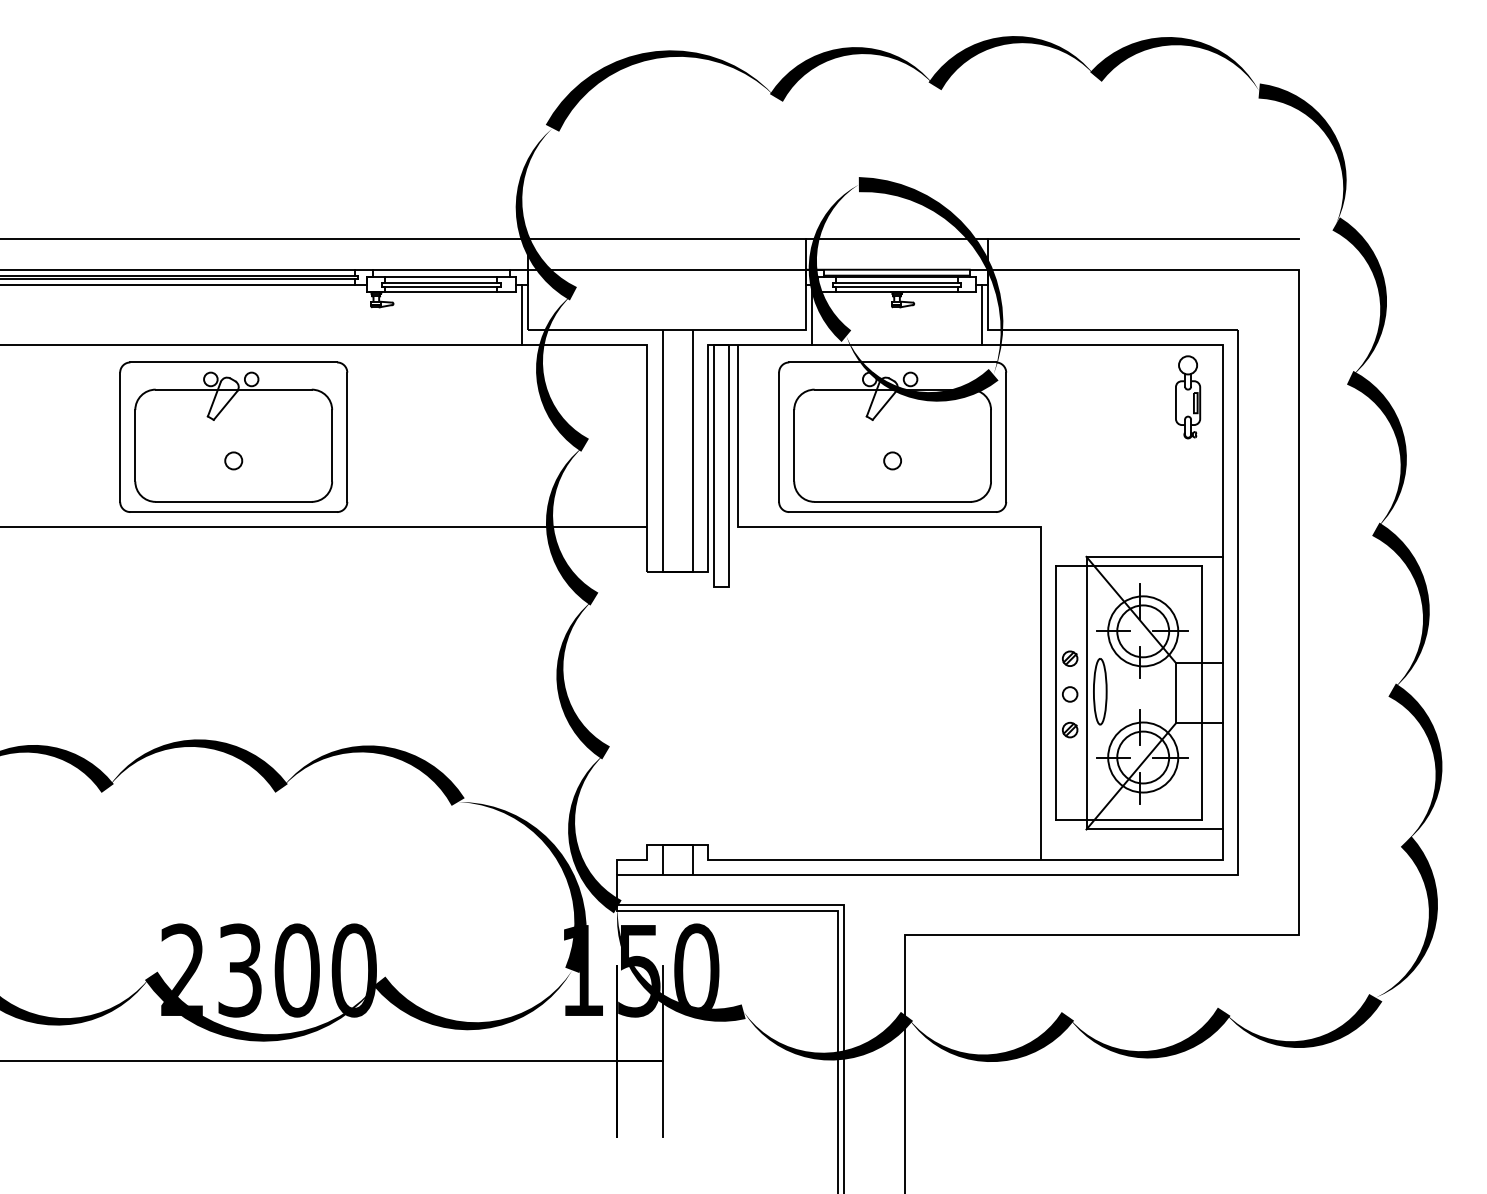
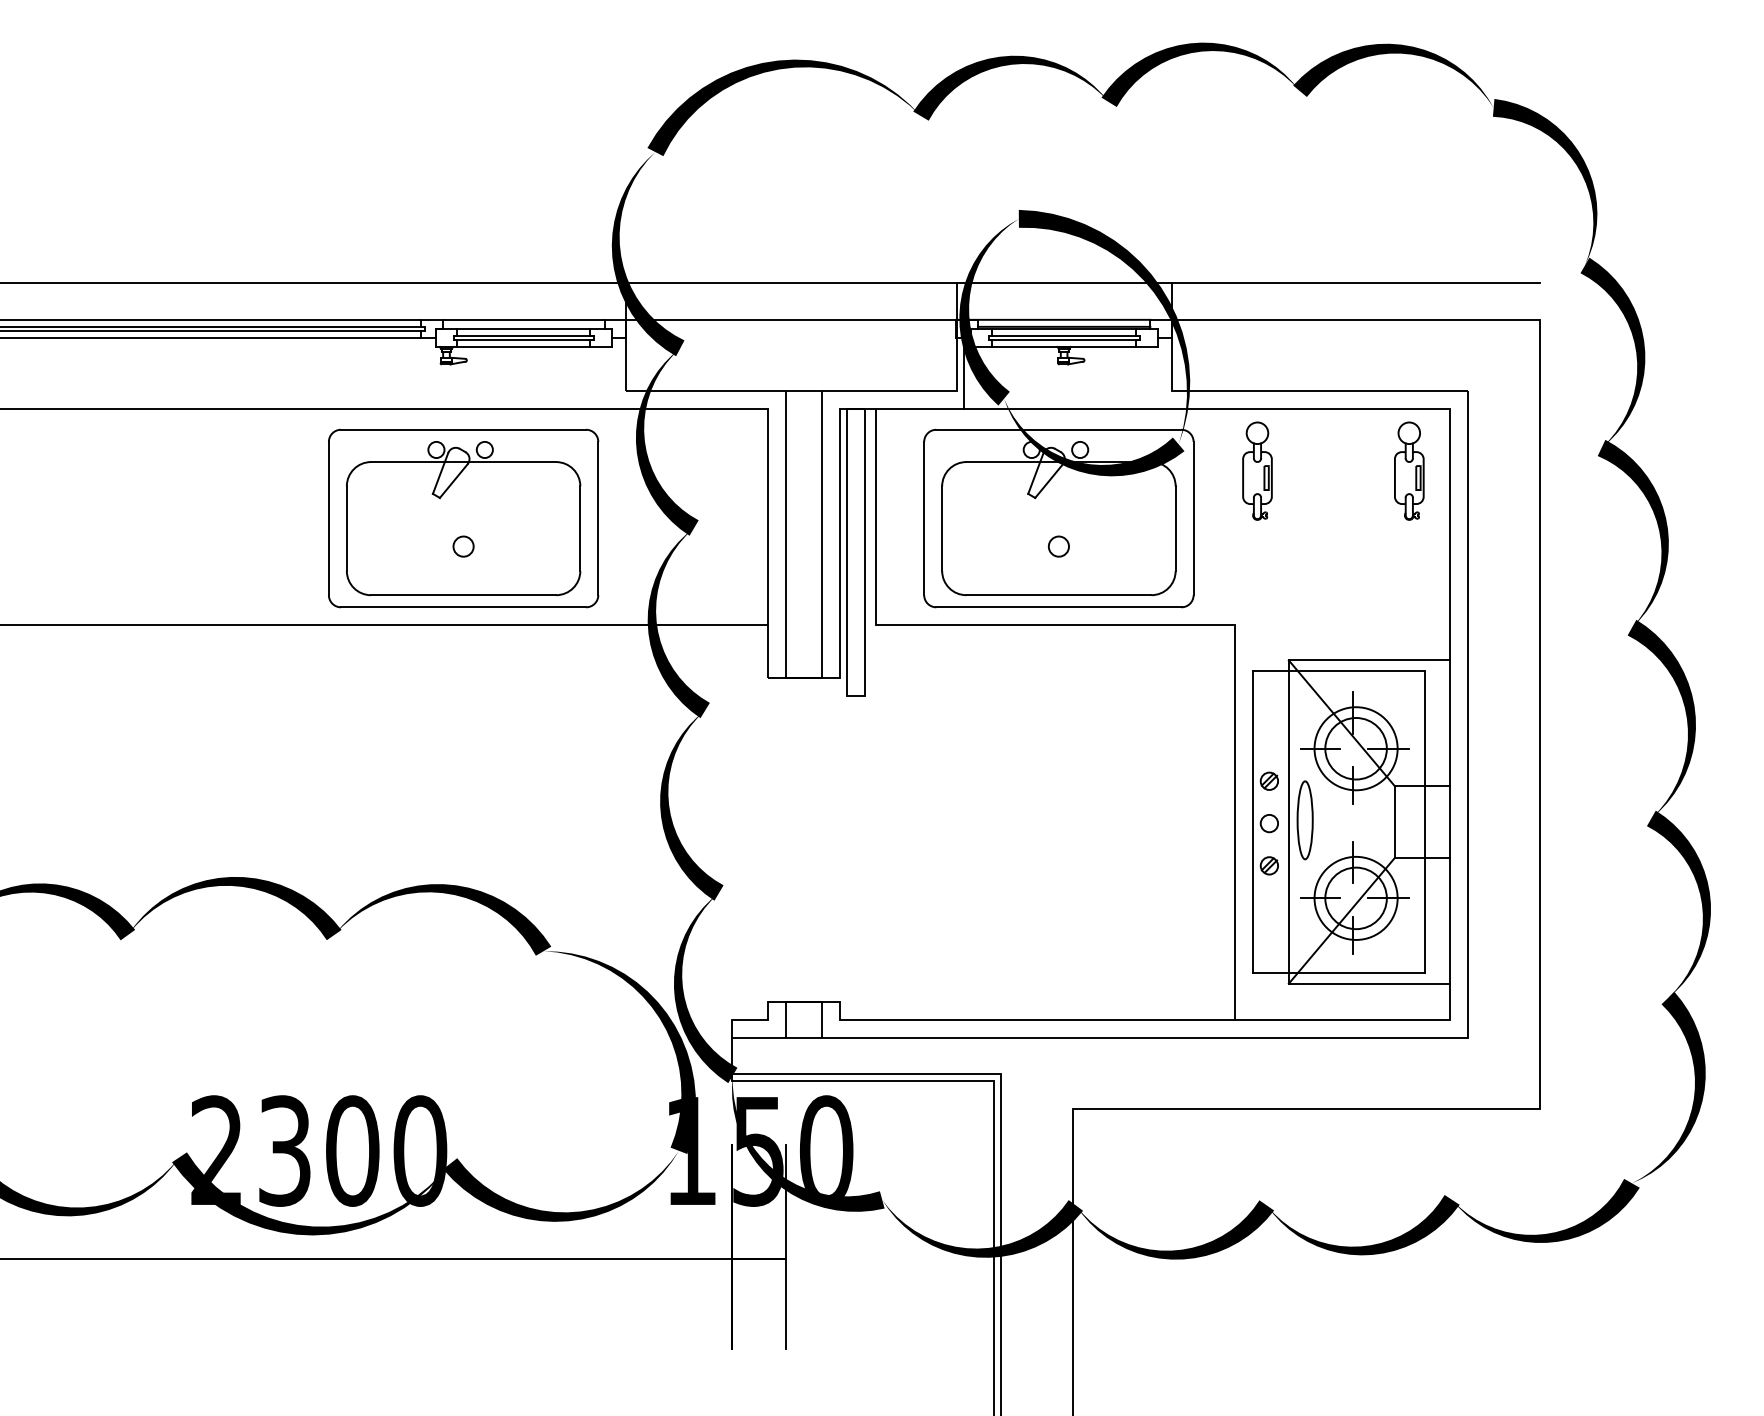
line: (521, 314) -> (618, 372), removed
line: (982, 314) -> (1165, 372), removed
part: (1060, 397) -> (1257, 471), added
part: (233, 436) -> (463, 517), moved

